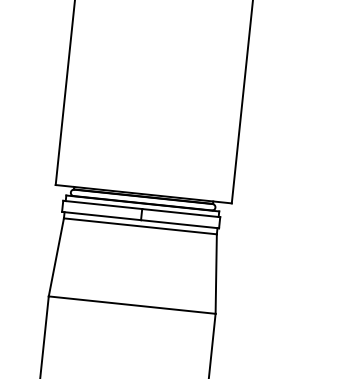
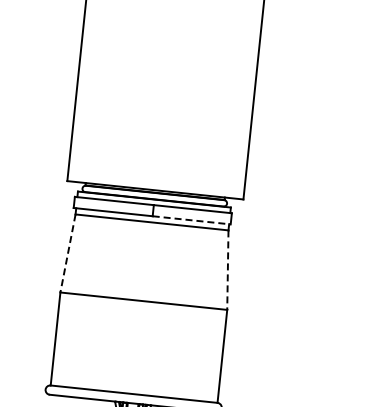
line: (180, 224) -> (192, 220), solid -> dashed
line: (56, 257) -> (68, 253), solid -> dashed
line: (215, 274) -> (227, 270), solid -> dashed

